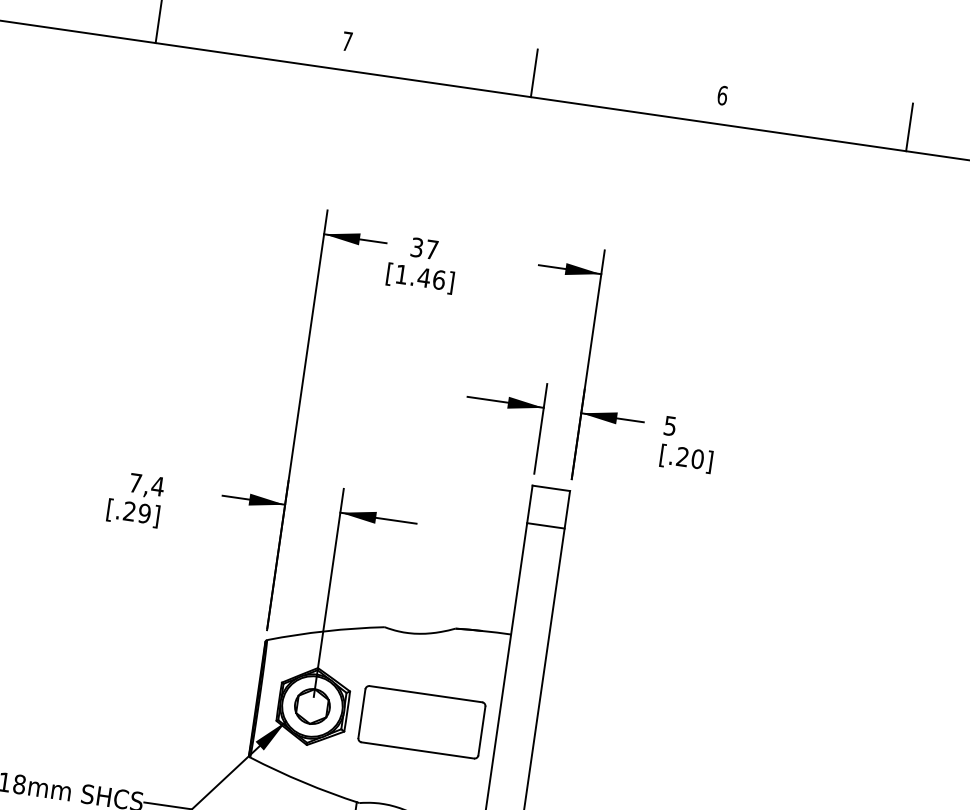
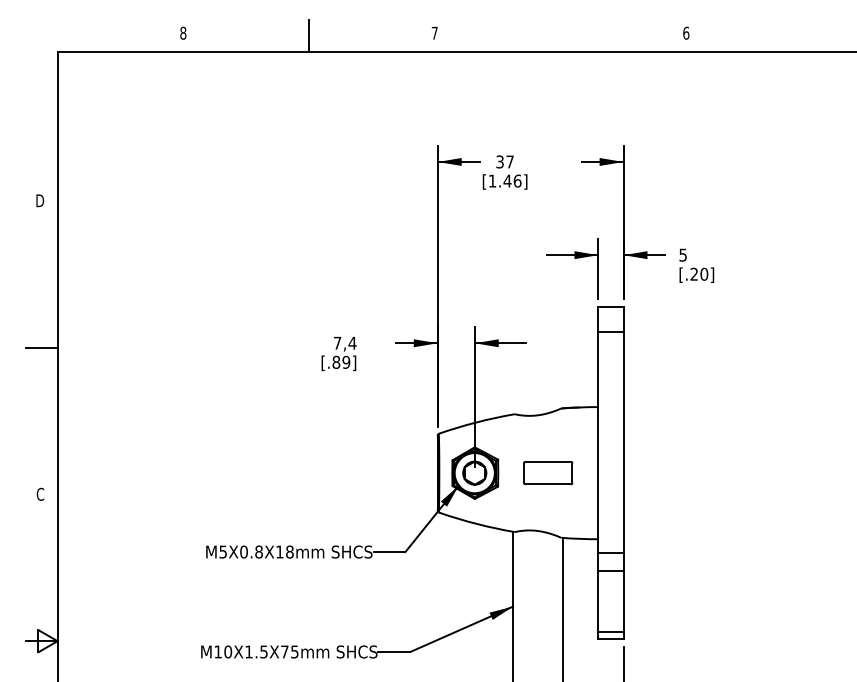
line: (534, 73) -> (560, 36), removed
line: (910, 127) -> (812, 36), removed
text: (129, 511) -> (336, 362), [.29] -> [.89]
part: (422, 721) -> (548, 472), size x0.6

